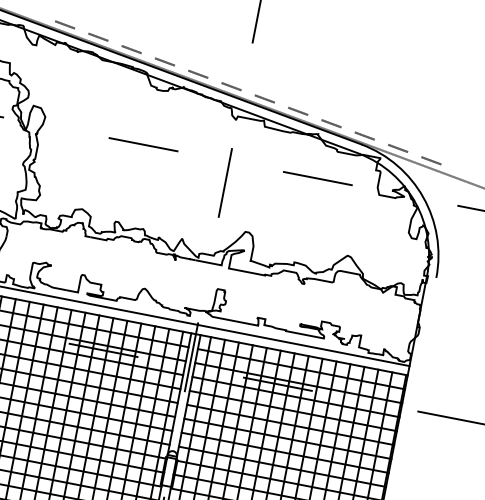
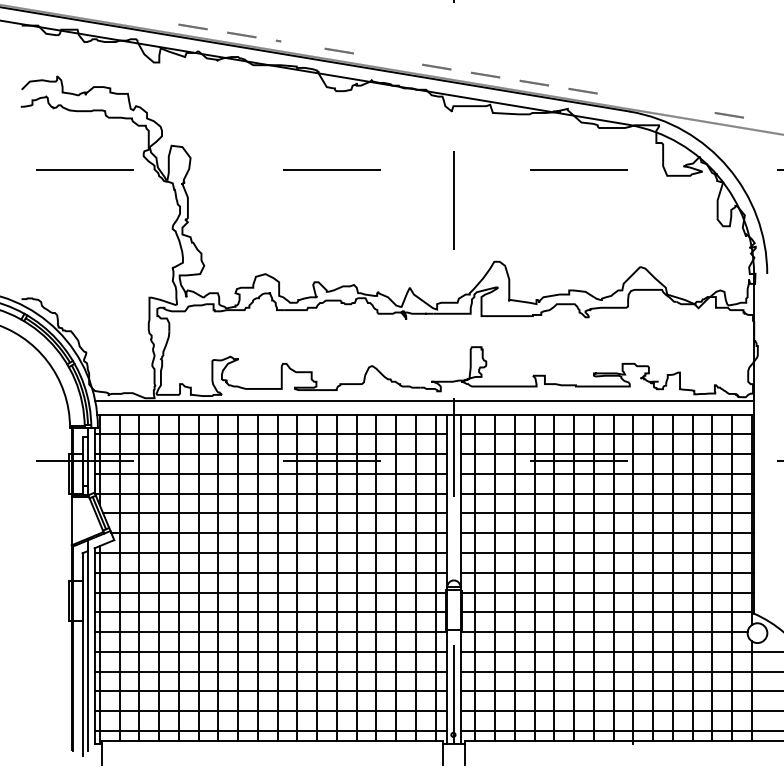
line: (133, 50) -> (293, 43), removed
line: (197, 73) -> (387, 58), removed
line: (364, 135) -> (631, 98), removed
line: (398, 147) -> (680, 106), removed

